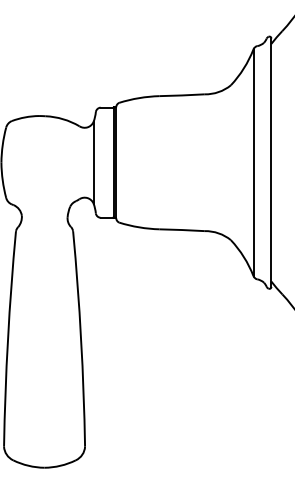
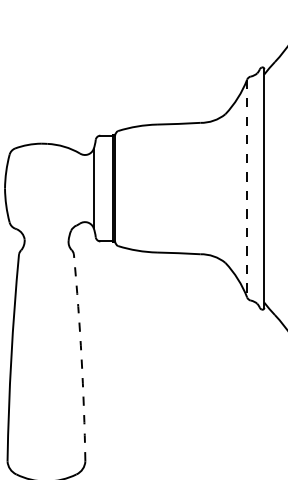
line: (253, 162) -> (247, 188), solid -> dashed
arc: (81, 339) -> (81, 358), solid -> dashed

